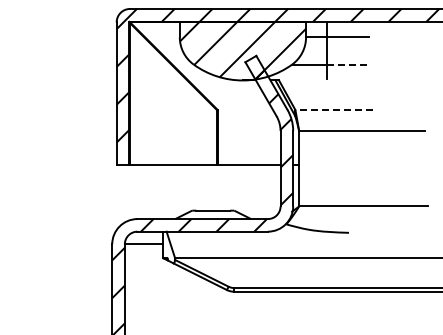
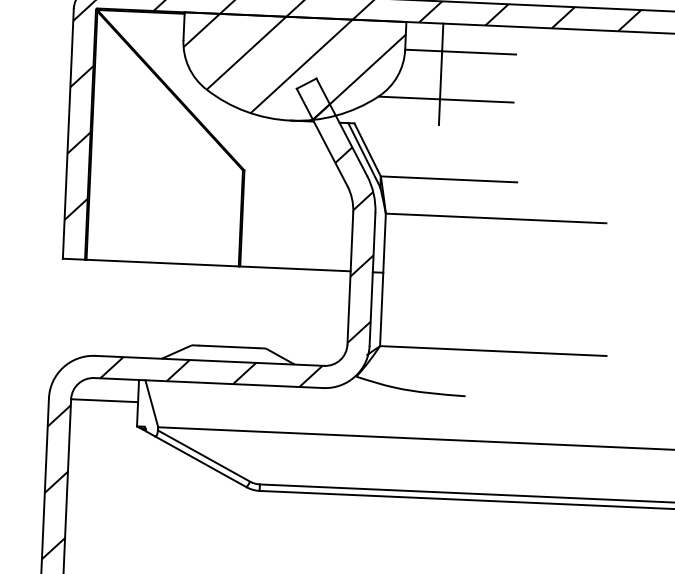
line: (348, 64) -> (477, 100), dashed -> solid
line: (334, 109) -> (449, 178), dashed -> solid

